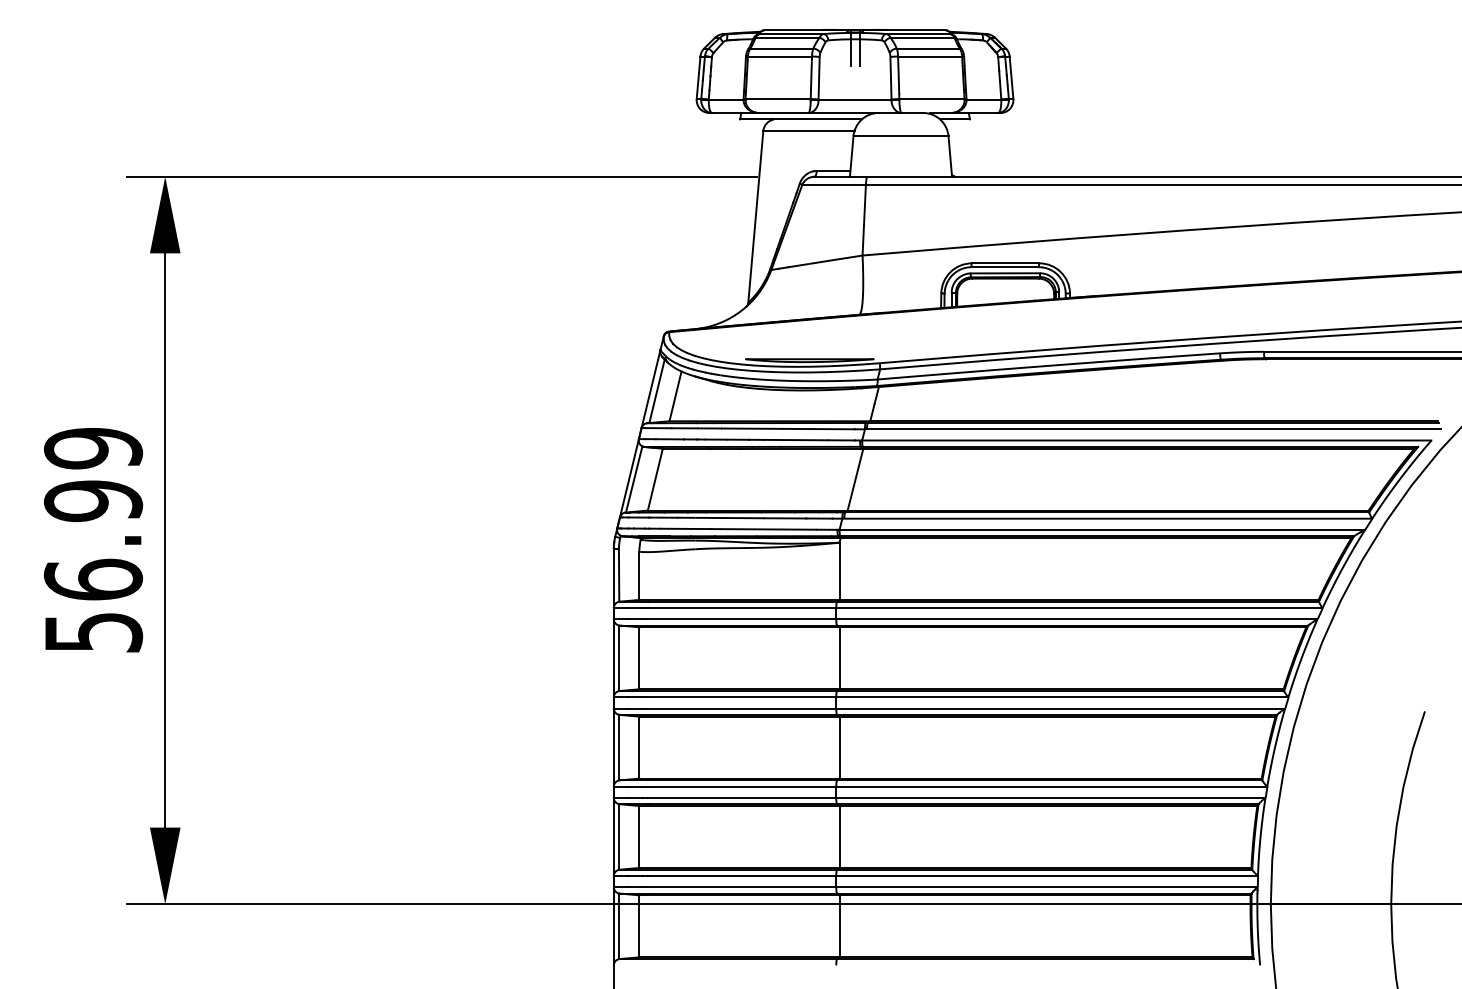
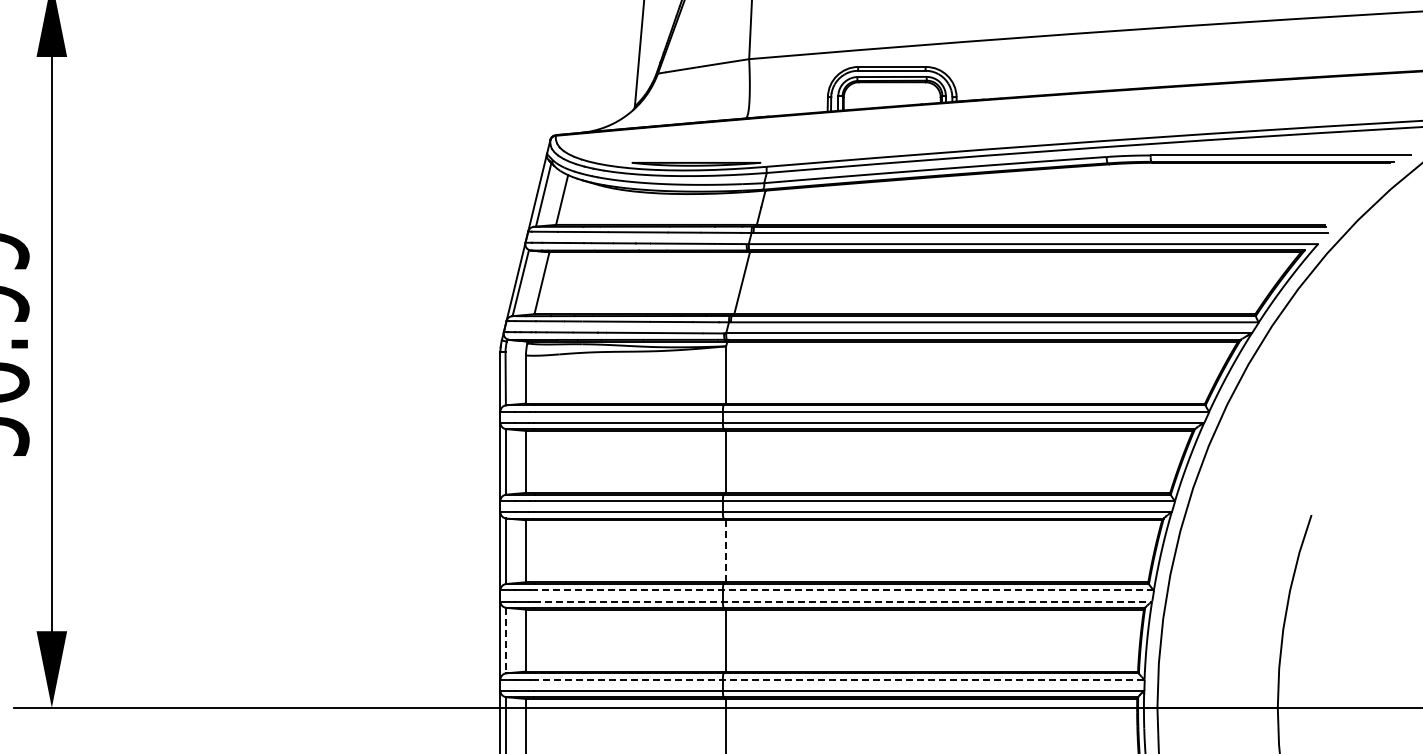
line: (839, 747) -> (726, 551), solid -> dashed
line: (957, 786) -> (844, 590), solid -> dashed
line: (956, 797) -> (843, 601), solid -> dashed
line: (619, 836) -> (506, 640), solid -> dashed
line: (952, 876) -> (839, 680), solid -> dashed

